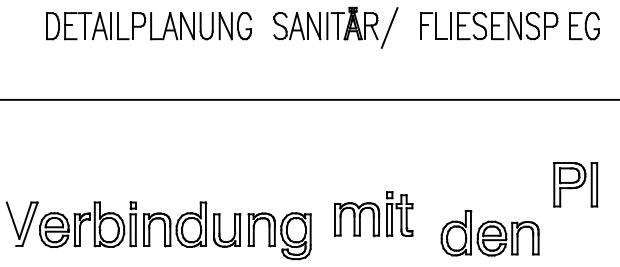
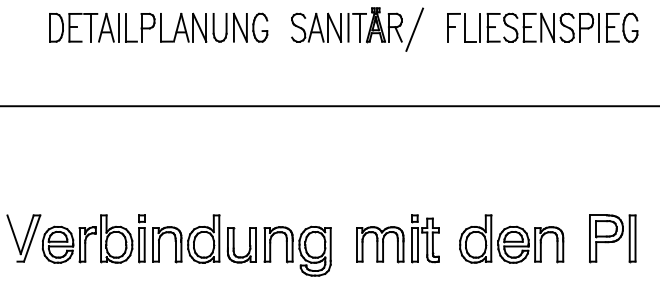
line: (563, 25) -> (599, 27), added
part: (575, 184) -> (612, 238), moved
part: (373, 213) -> (397, 238), moved
part: (489, 232) -> (511, 238), moved

